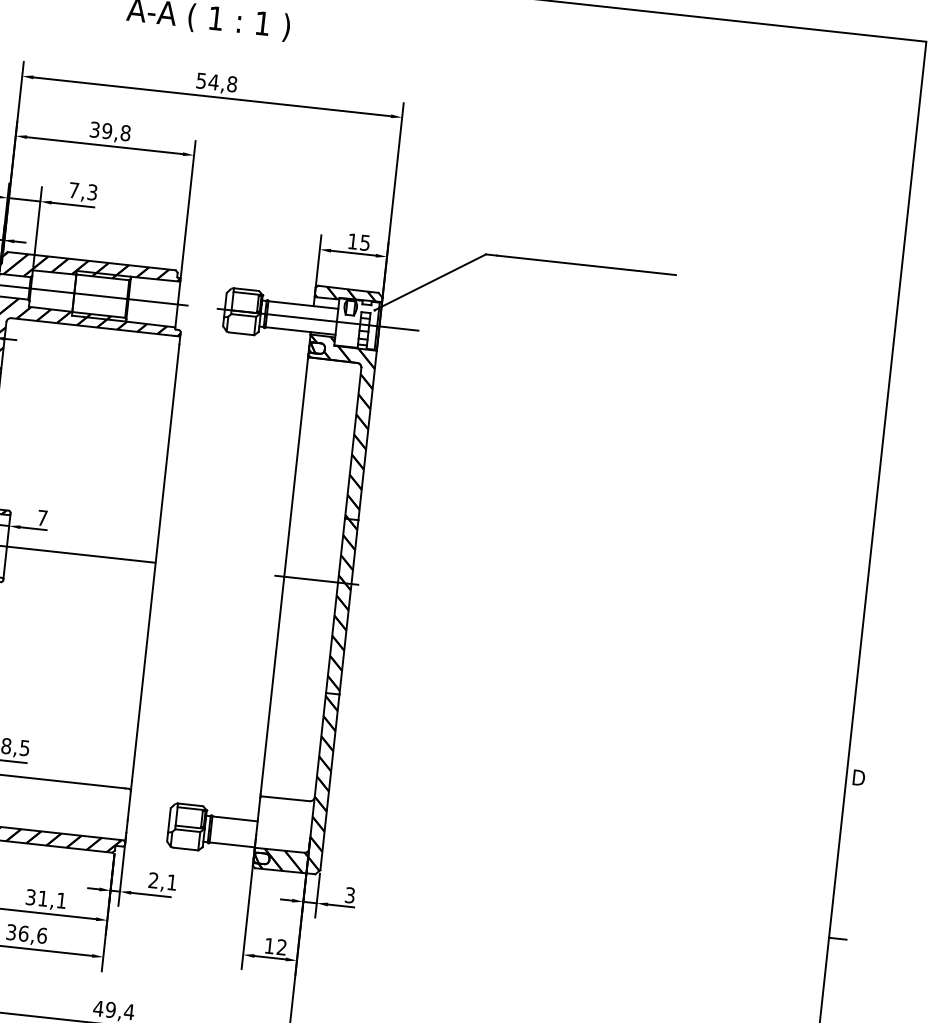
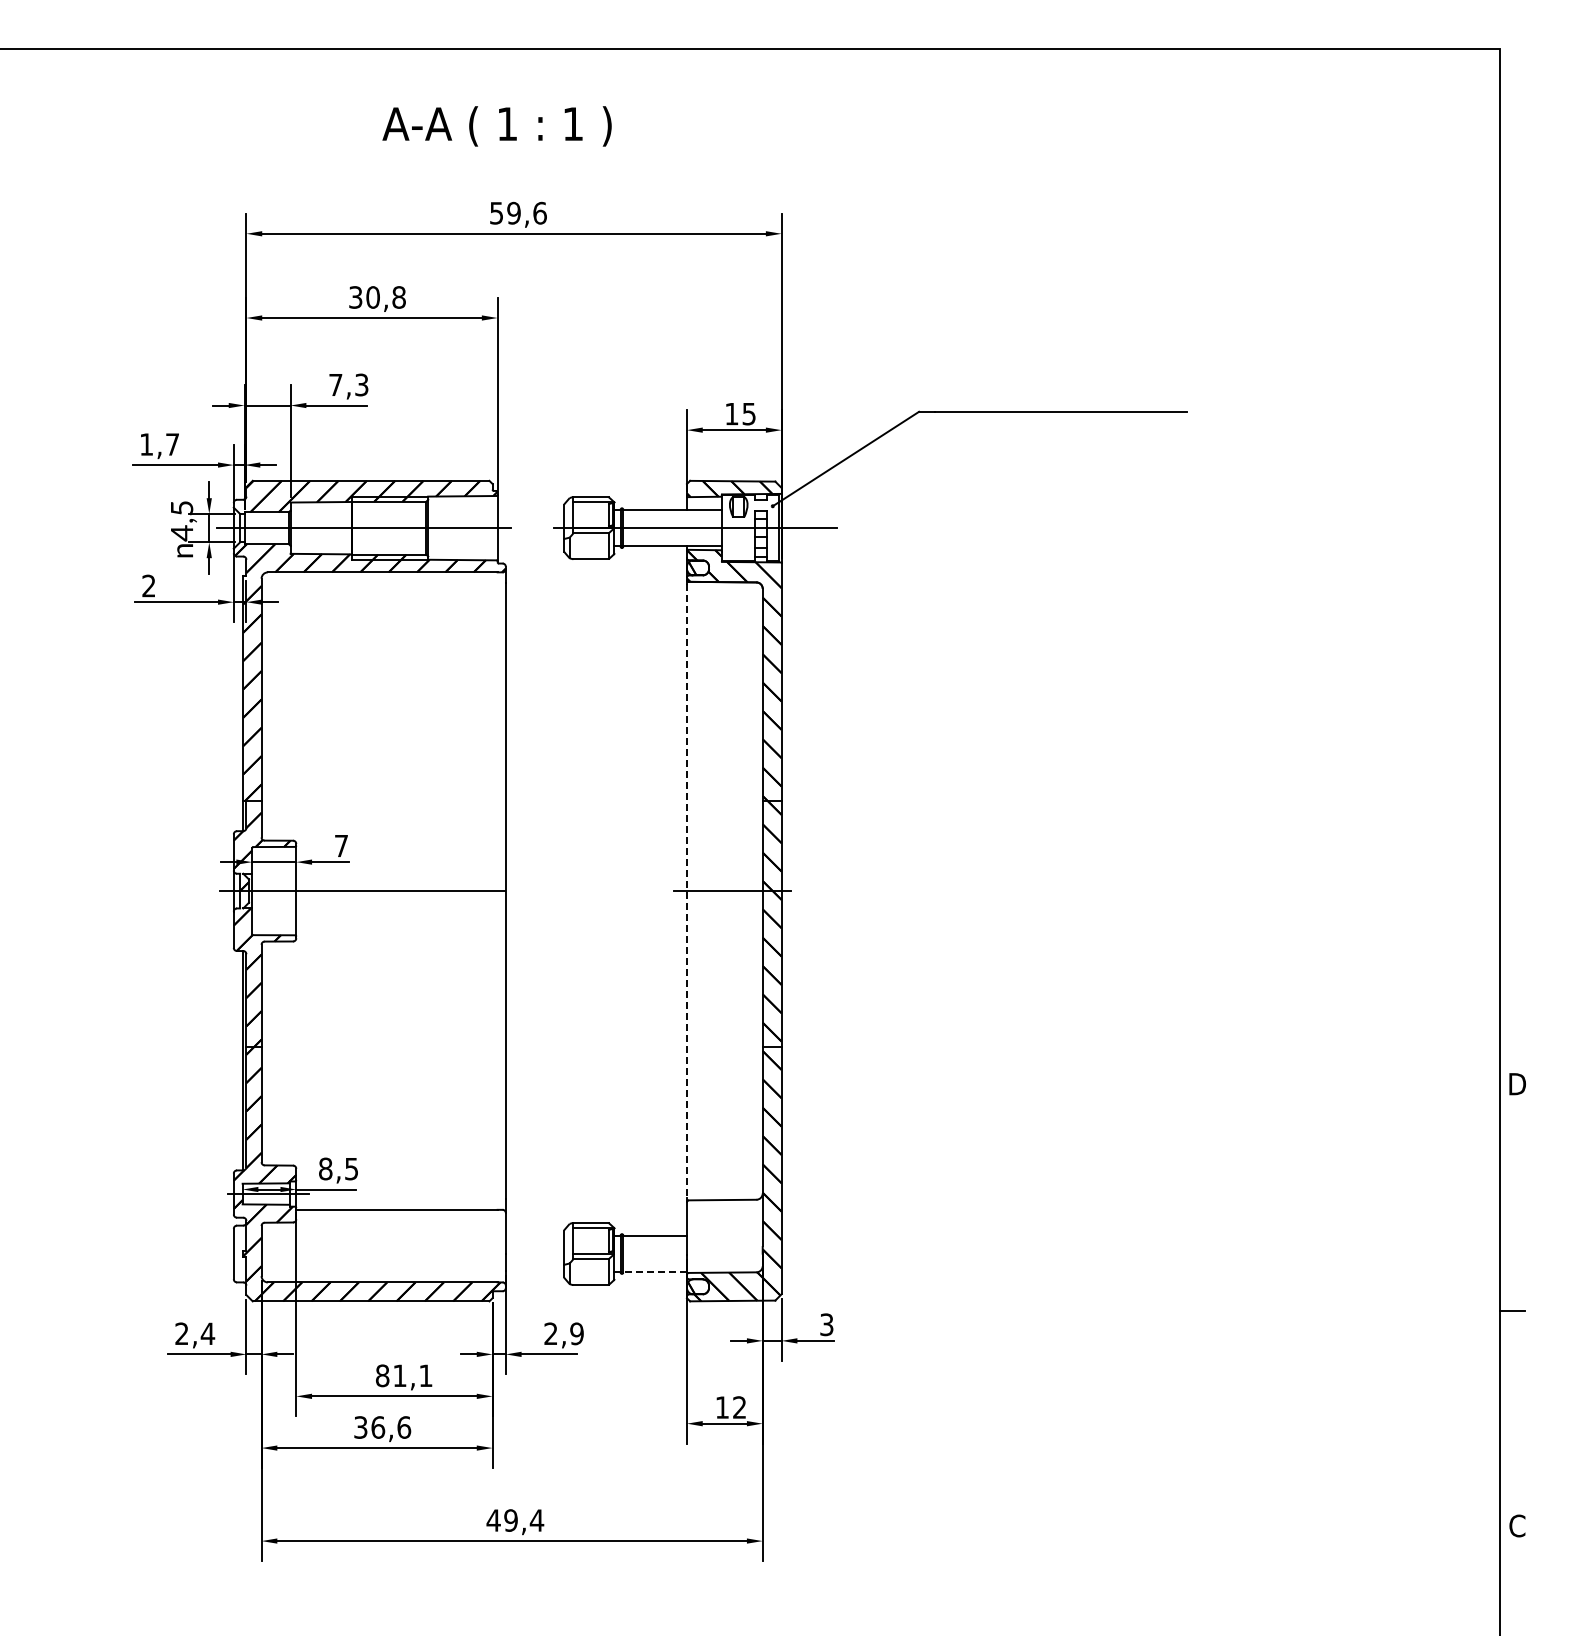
text: (222, 82) -> (526, 212), 54,8 -> 59,6
text: (106, 131) -> (372, 297), 39,8 -> 30,8
line: (283, 576) -> (686, 891), solid -> dashed
line: (232, 845) -> (655, 1272), solid -> dashed
text: (171, 882) -> (576, 1333), 2,1 -> 2,9
text: (30, 897) -> (382, 1375), 31,1 -> 81,1

